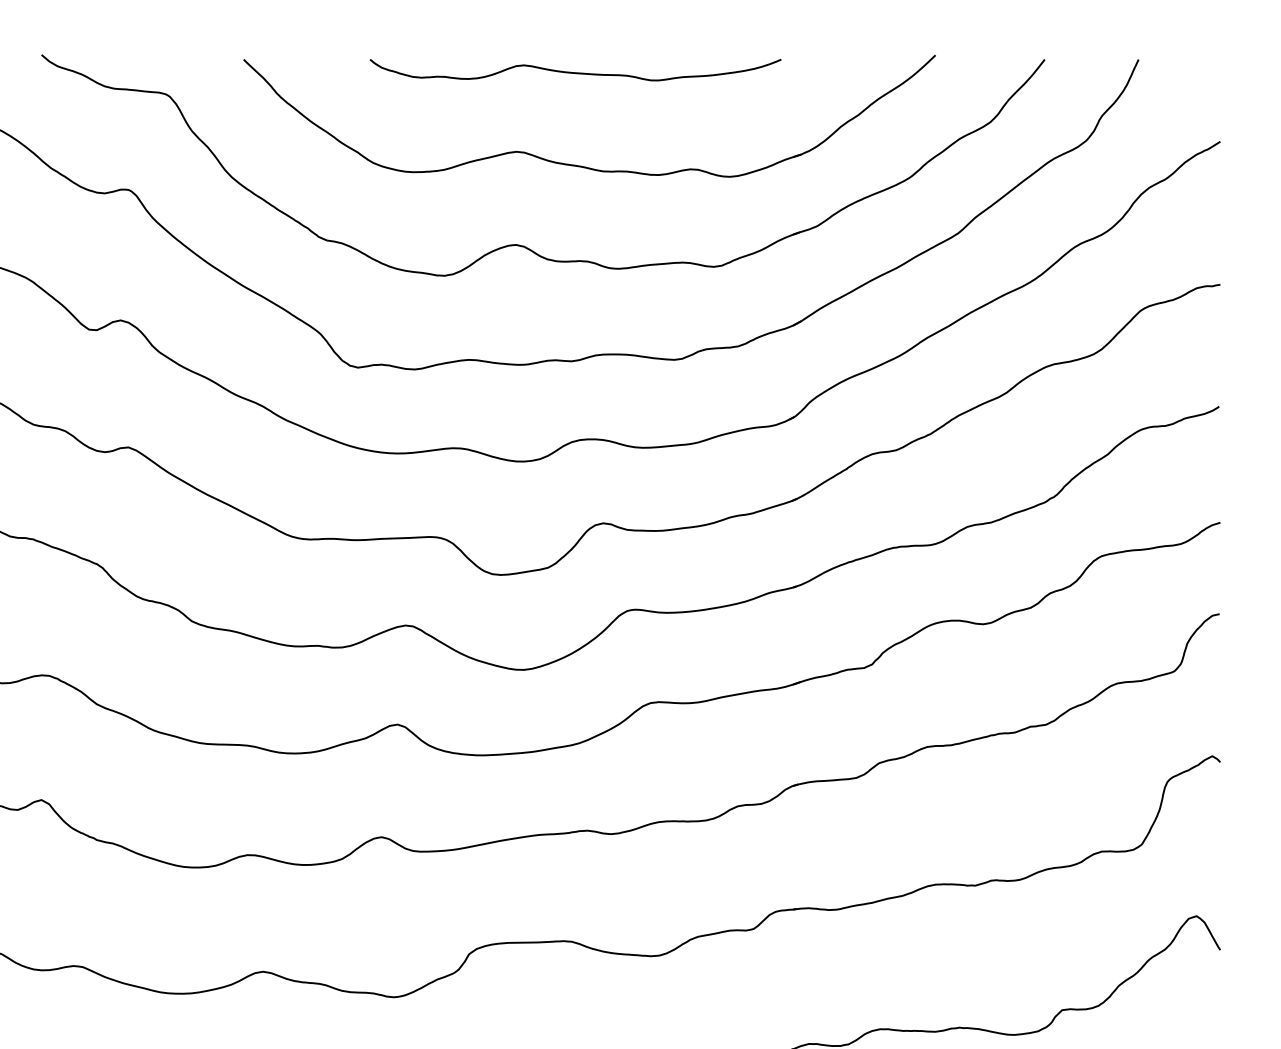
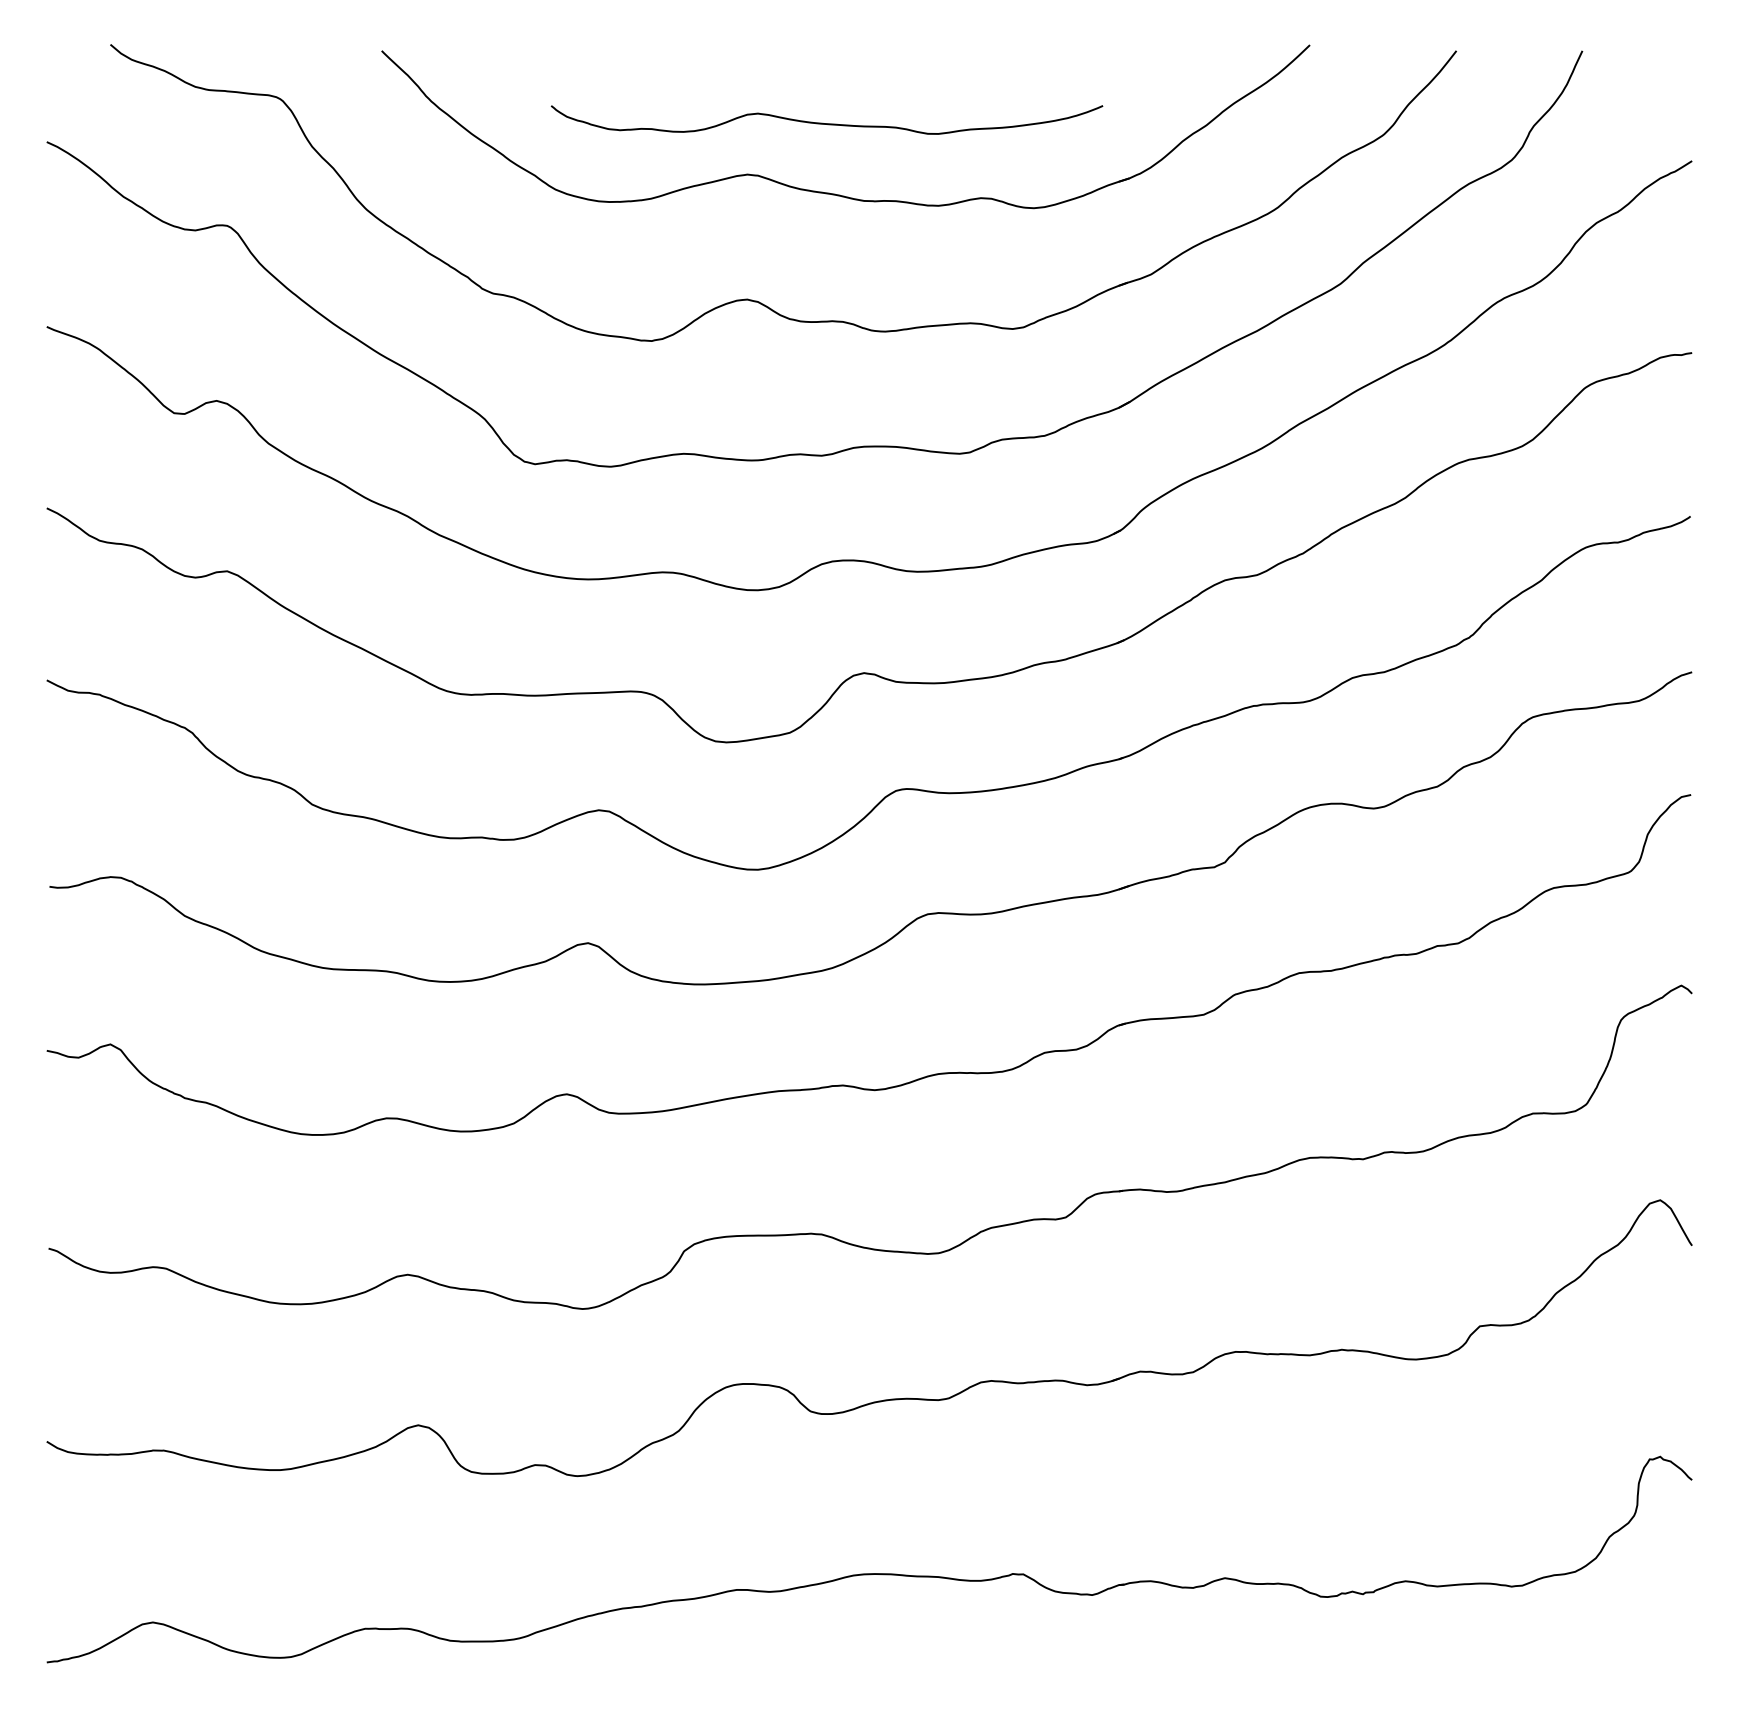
curve: (575, 72) -> (826, 123), moved

